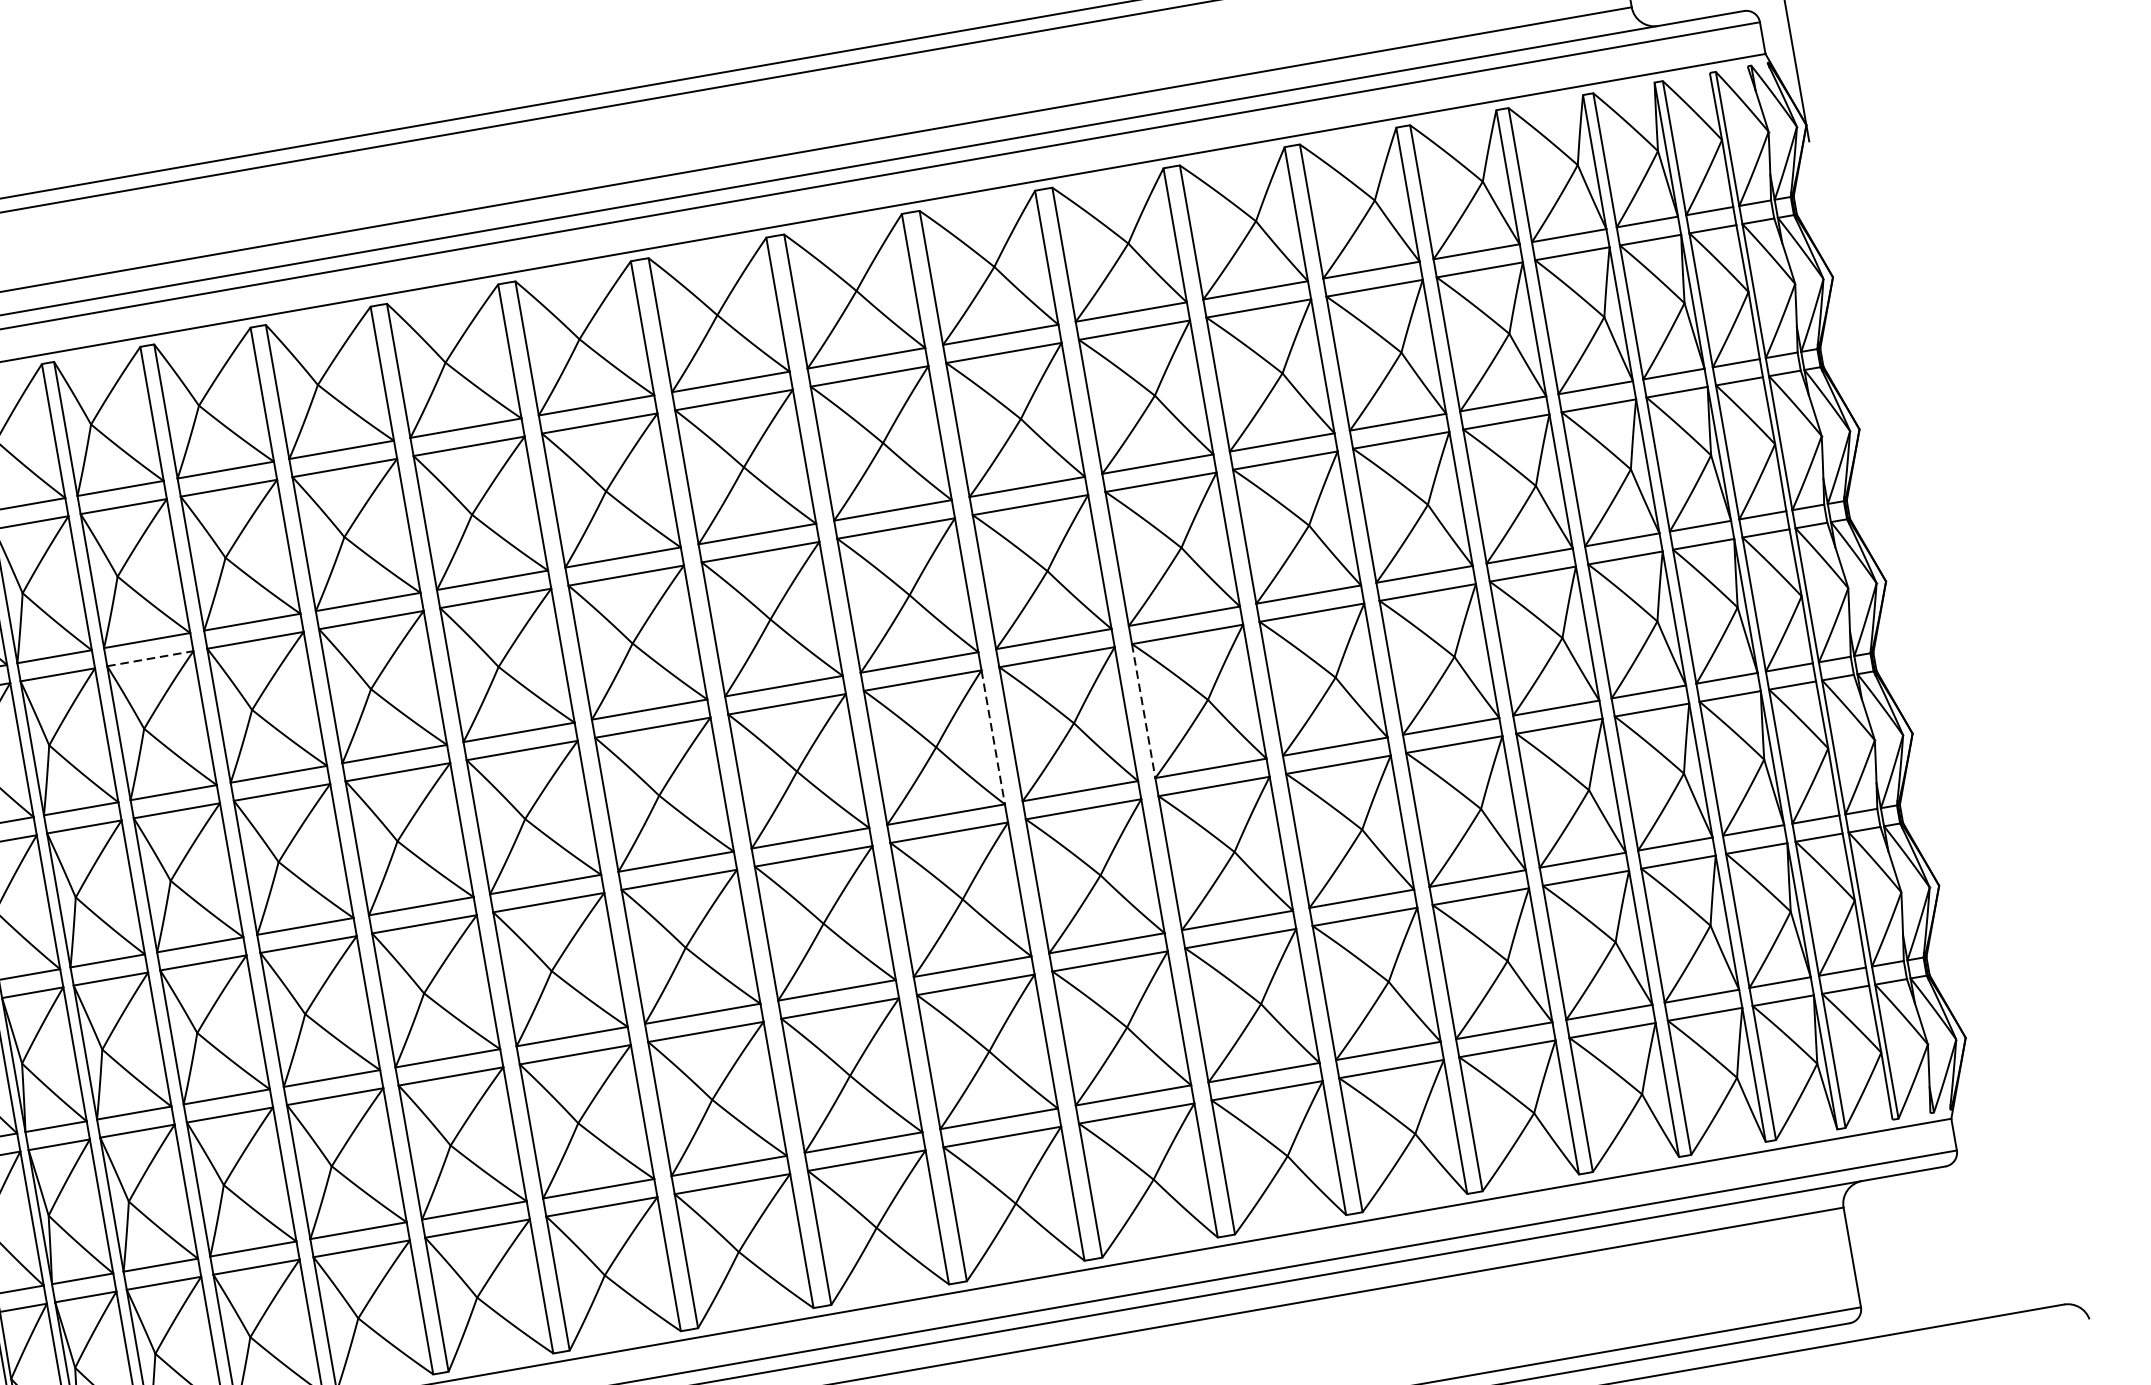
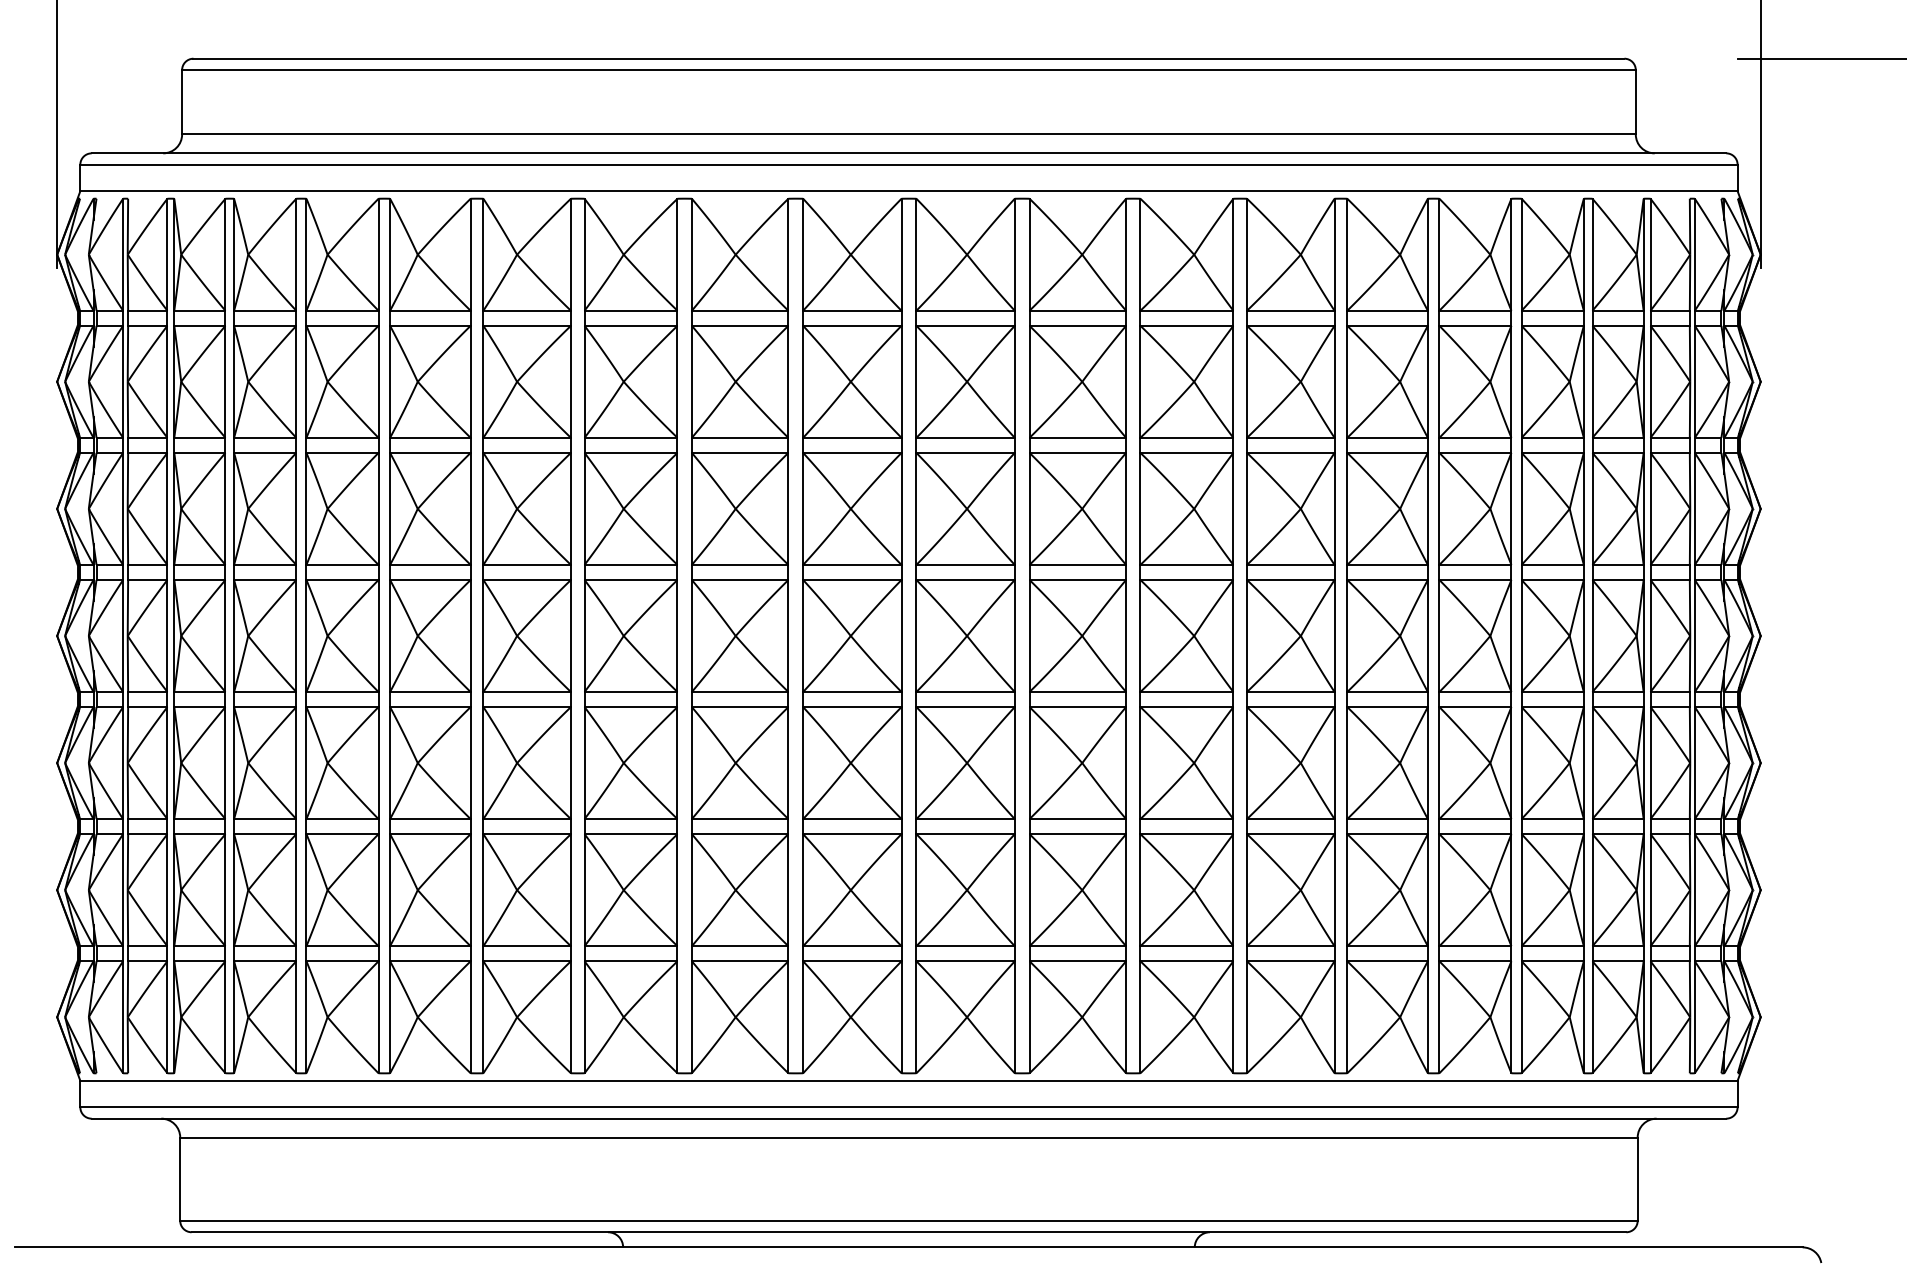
line: (151, 657) -> (343, 452), dashed -> solid
line: (1143, 711) -> (1140, 636), dashed -> solid
line: (993, 738) -> (1014, 636), dashed -> solid

